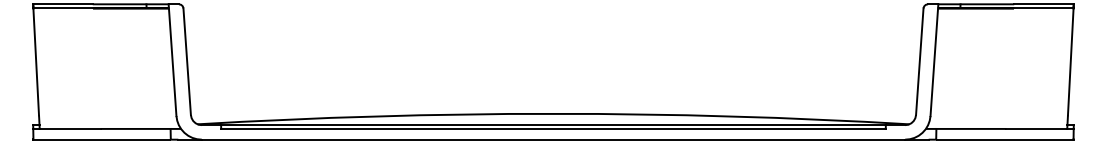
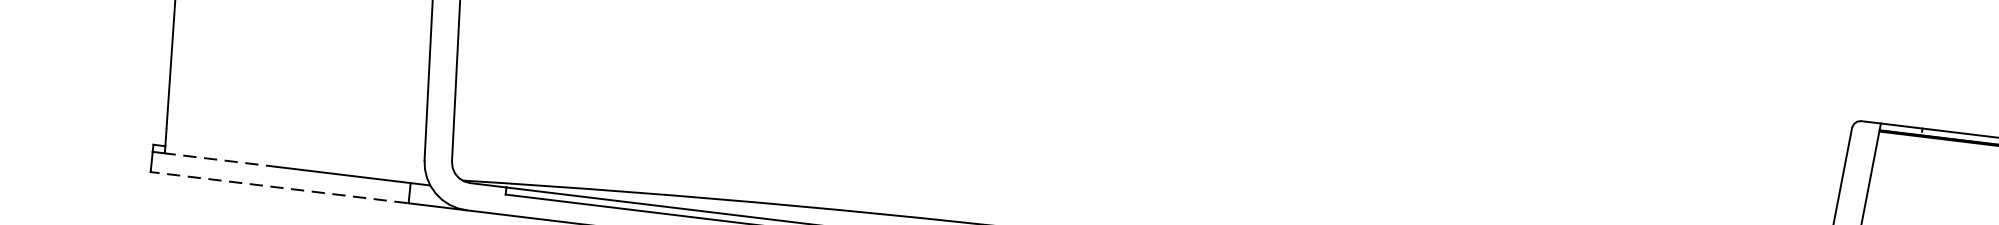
line: (69, 128) -> (220, 159), solid -> dashed
line: (101, 139) -> (278, 187), solid -> dashed

